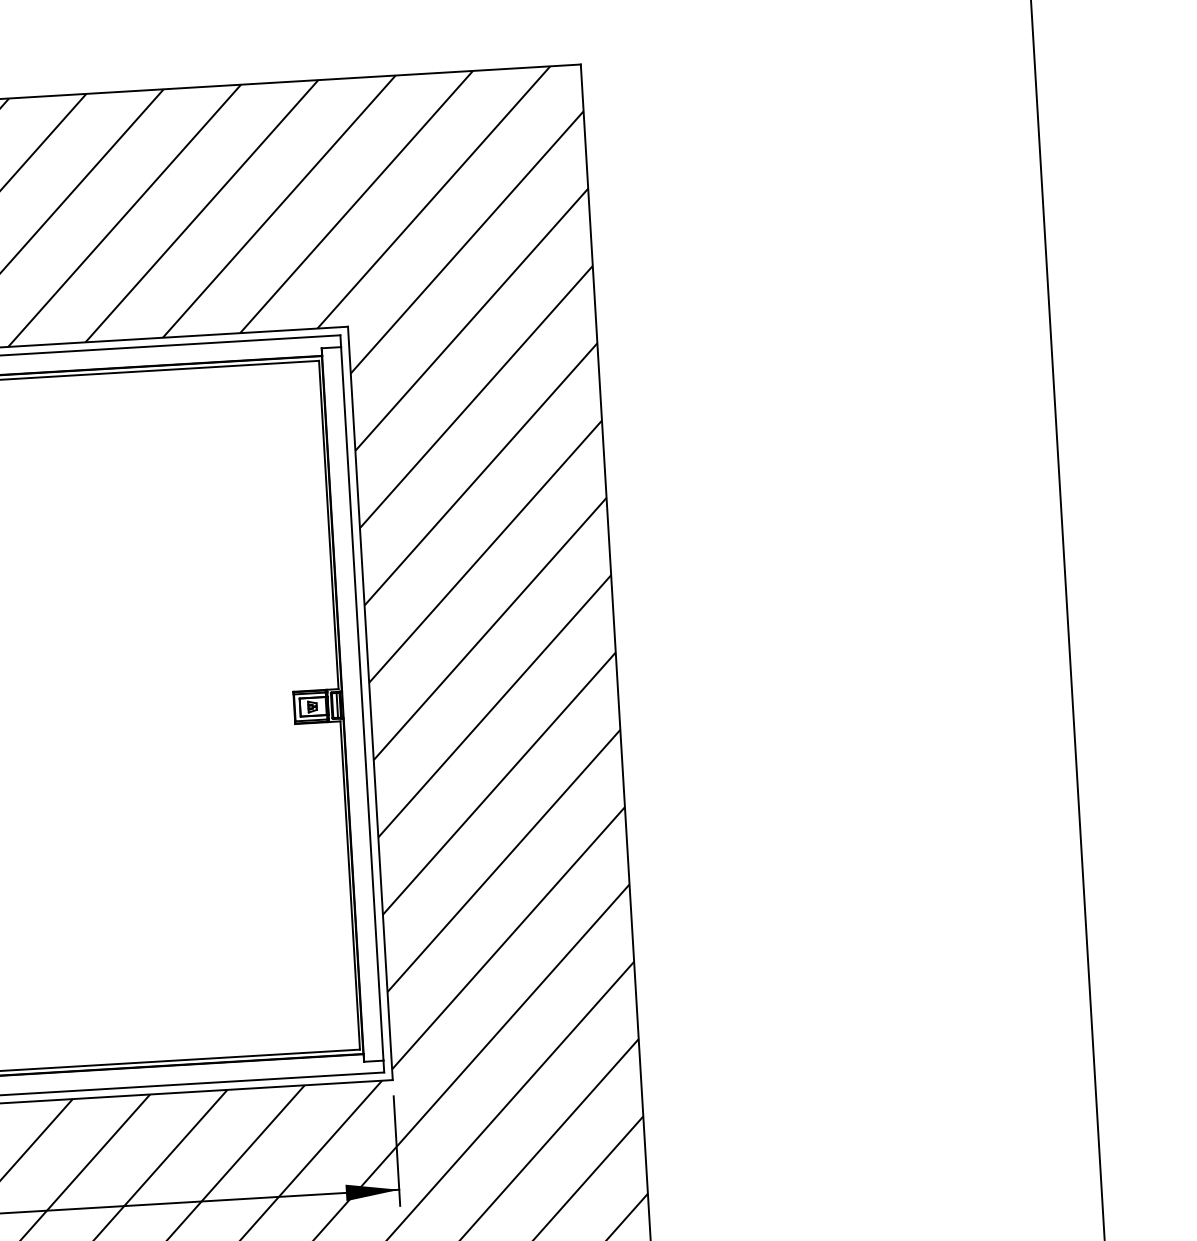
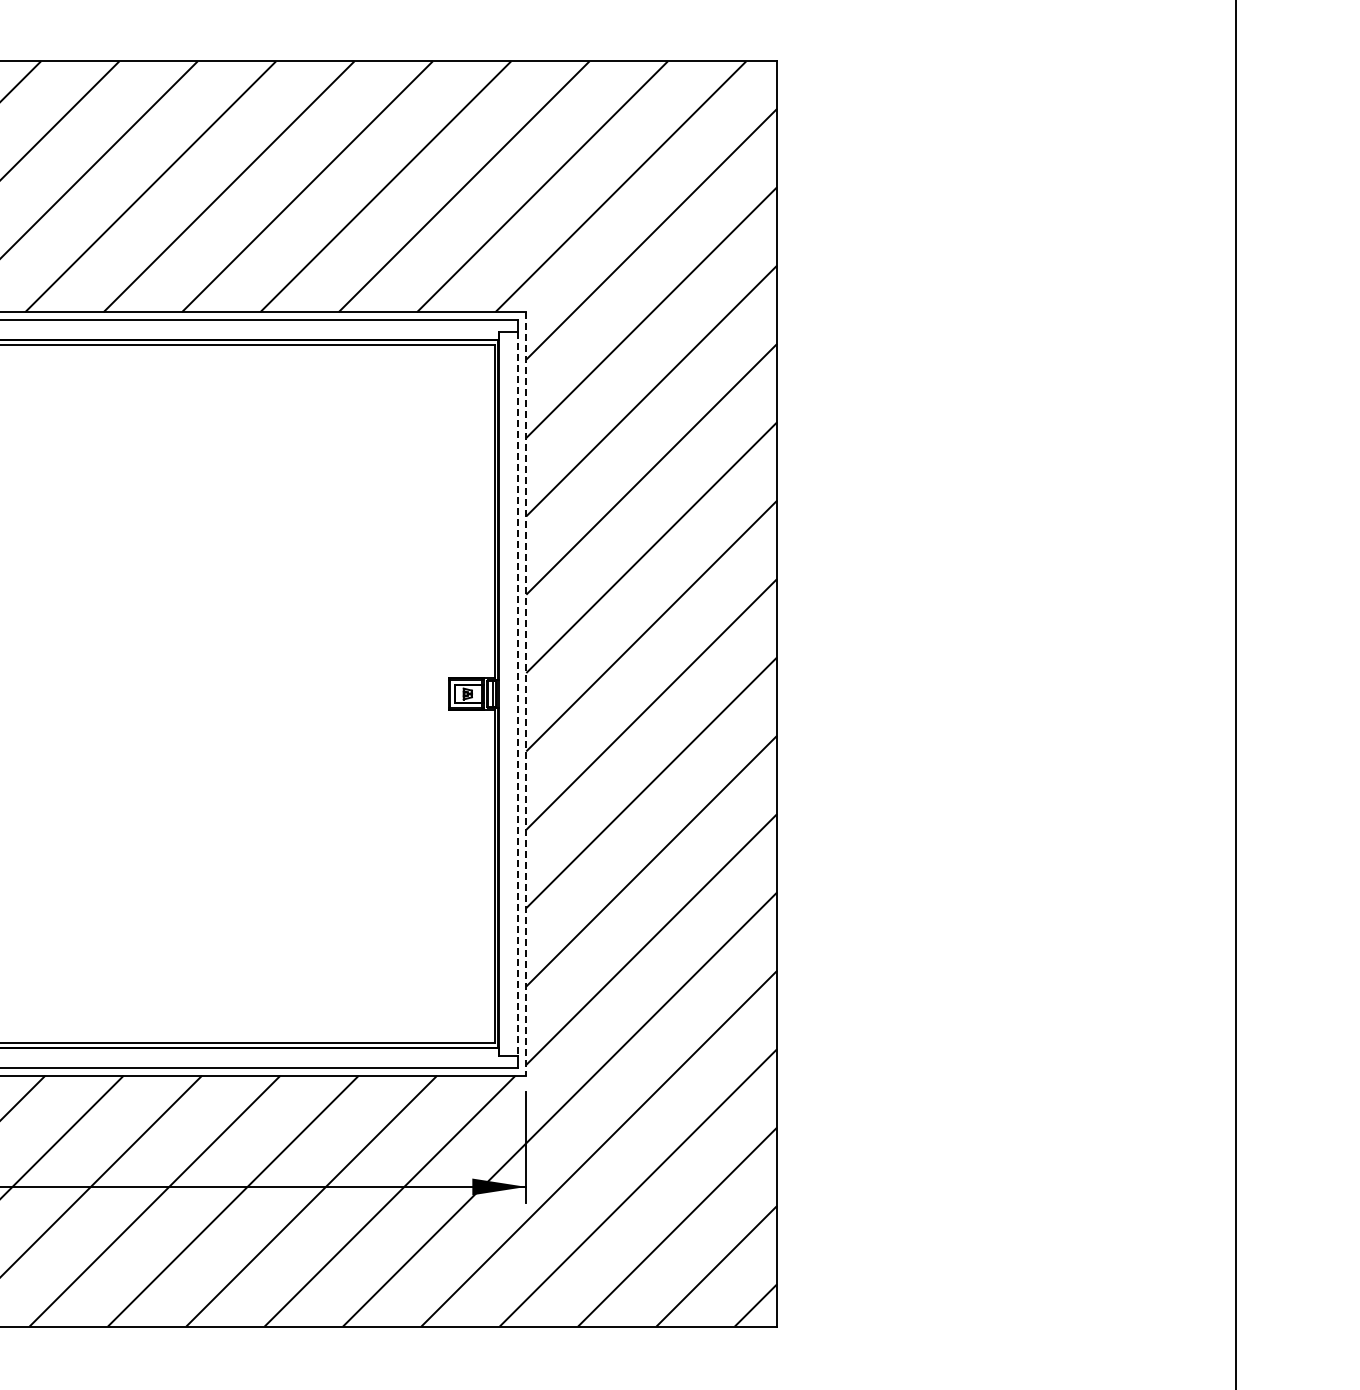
line: (370, 702) -> (526, 693), solid -> dashed
line: (362, 703) -> (518, 693), solid -> dashed

